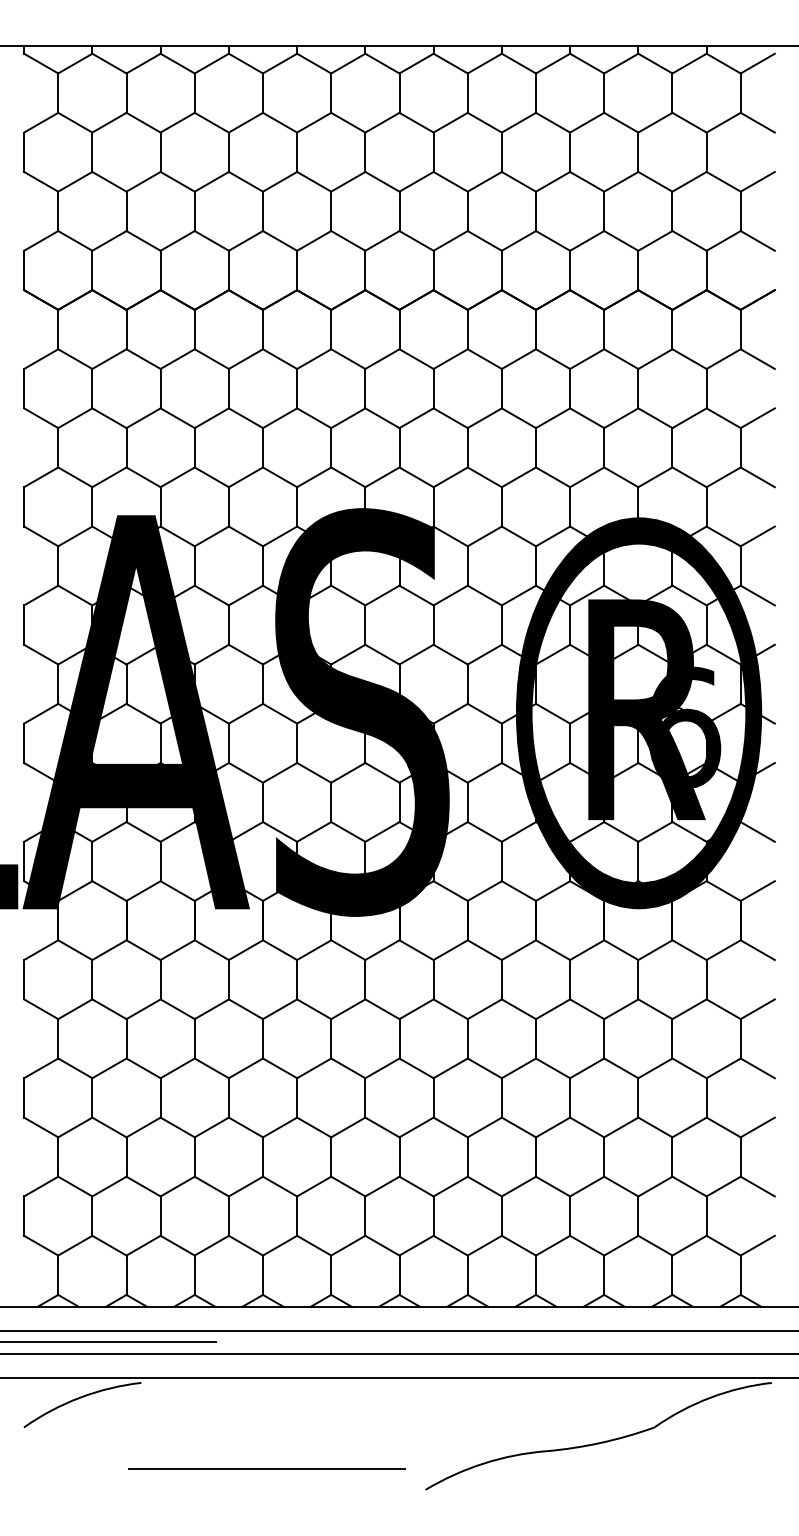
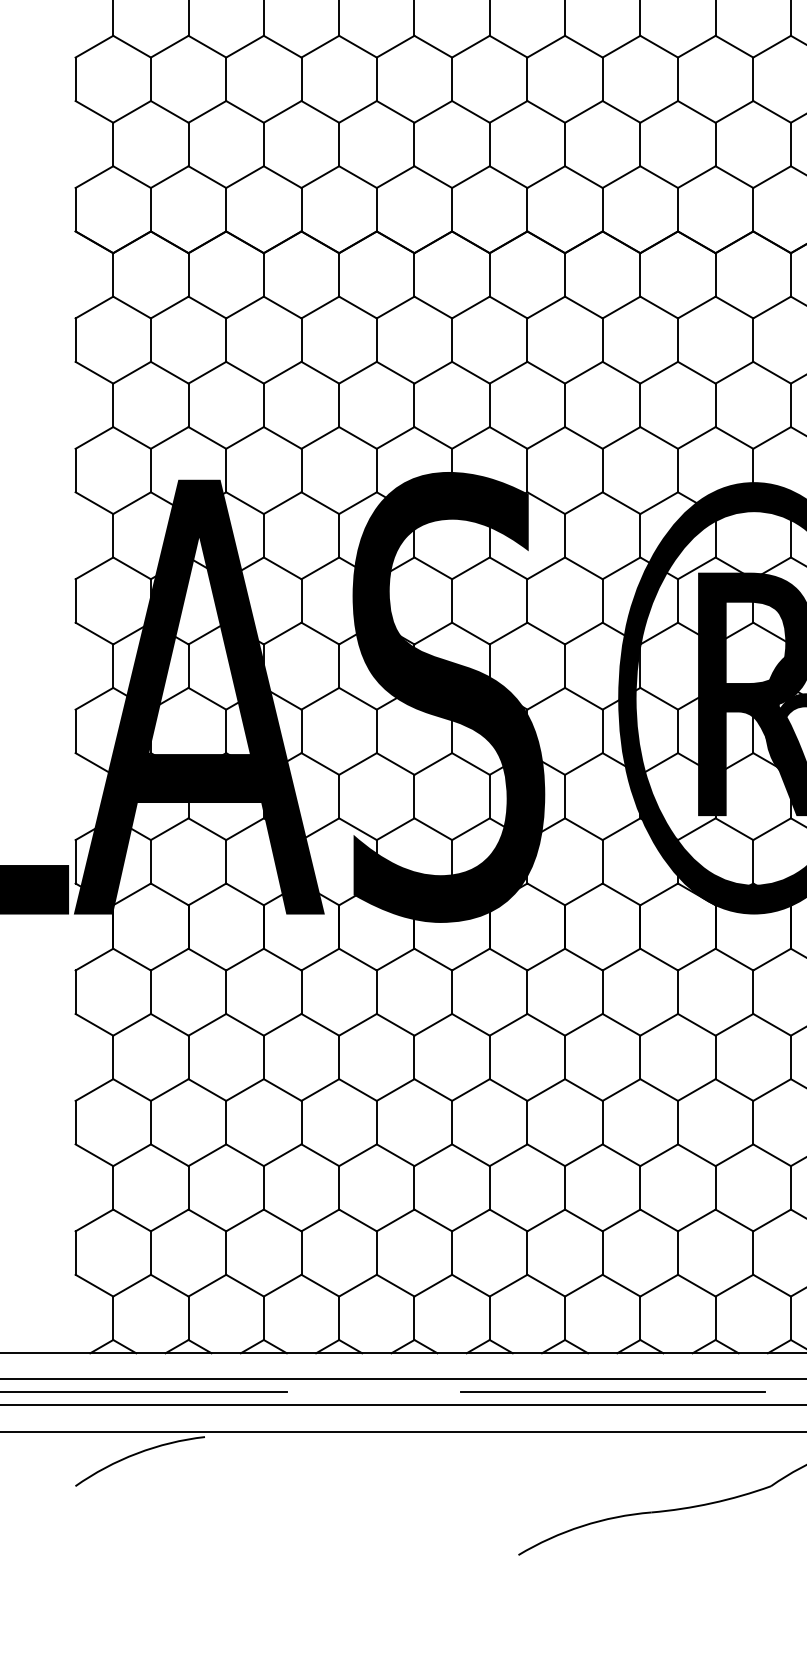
line: (266, 1468) -> (612, 1391), moved

